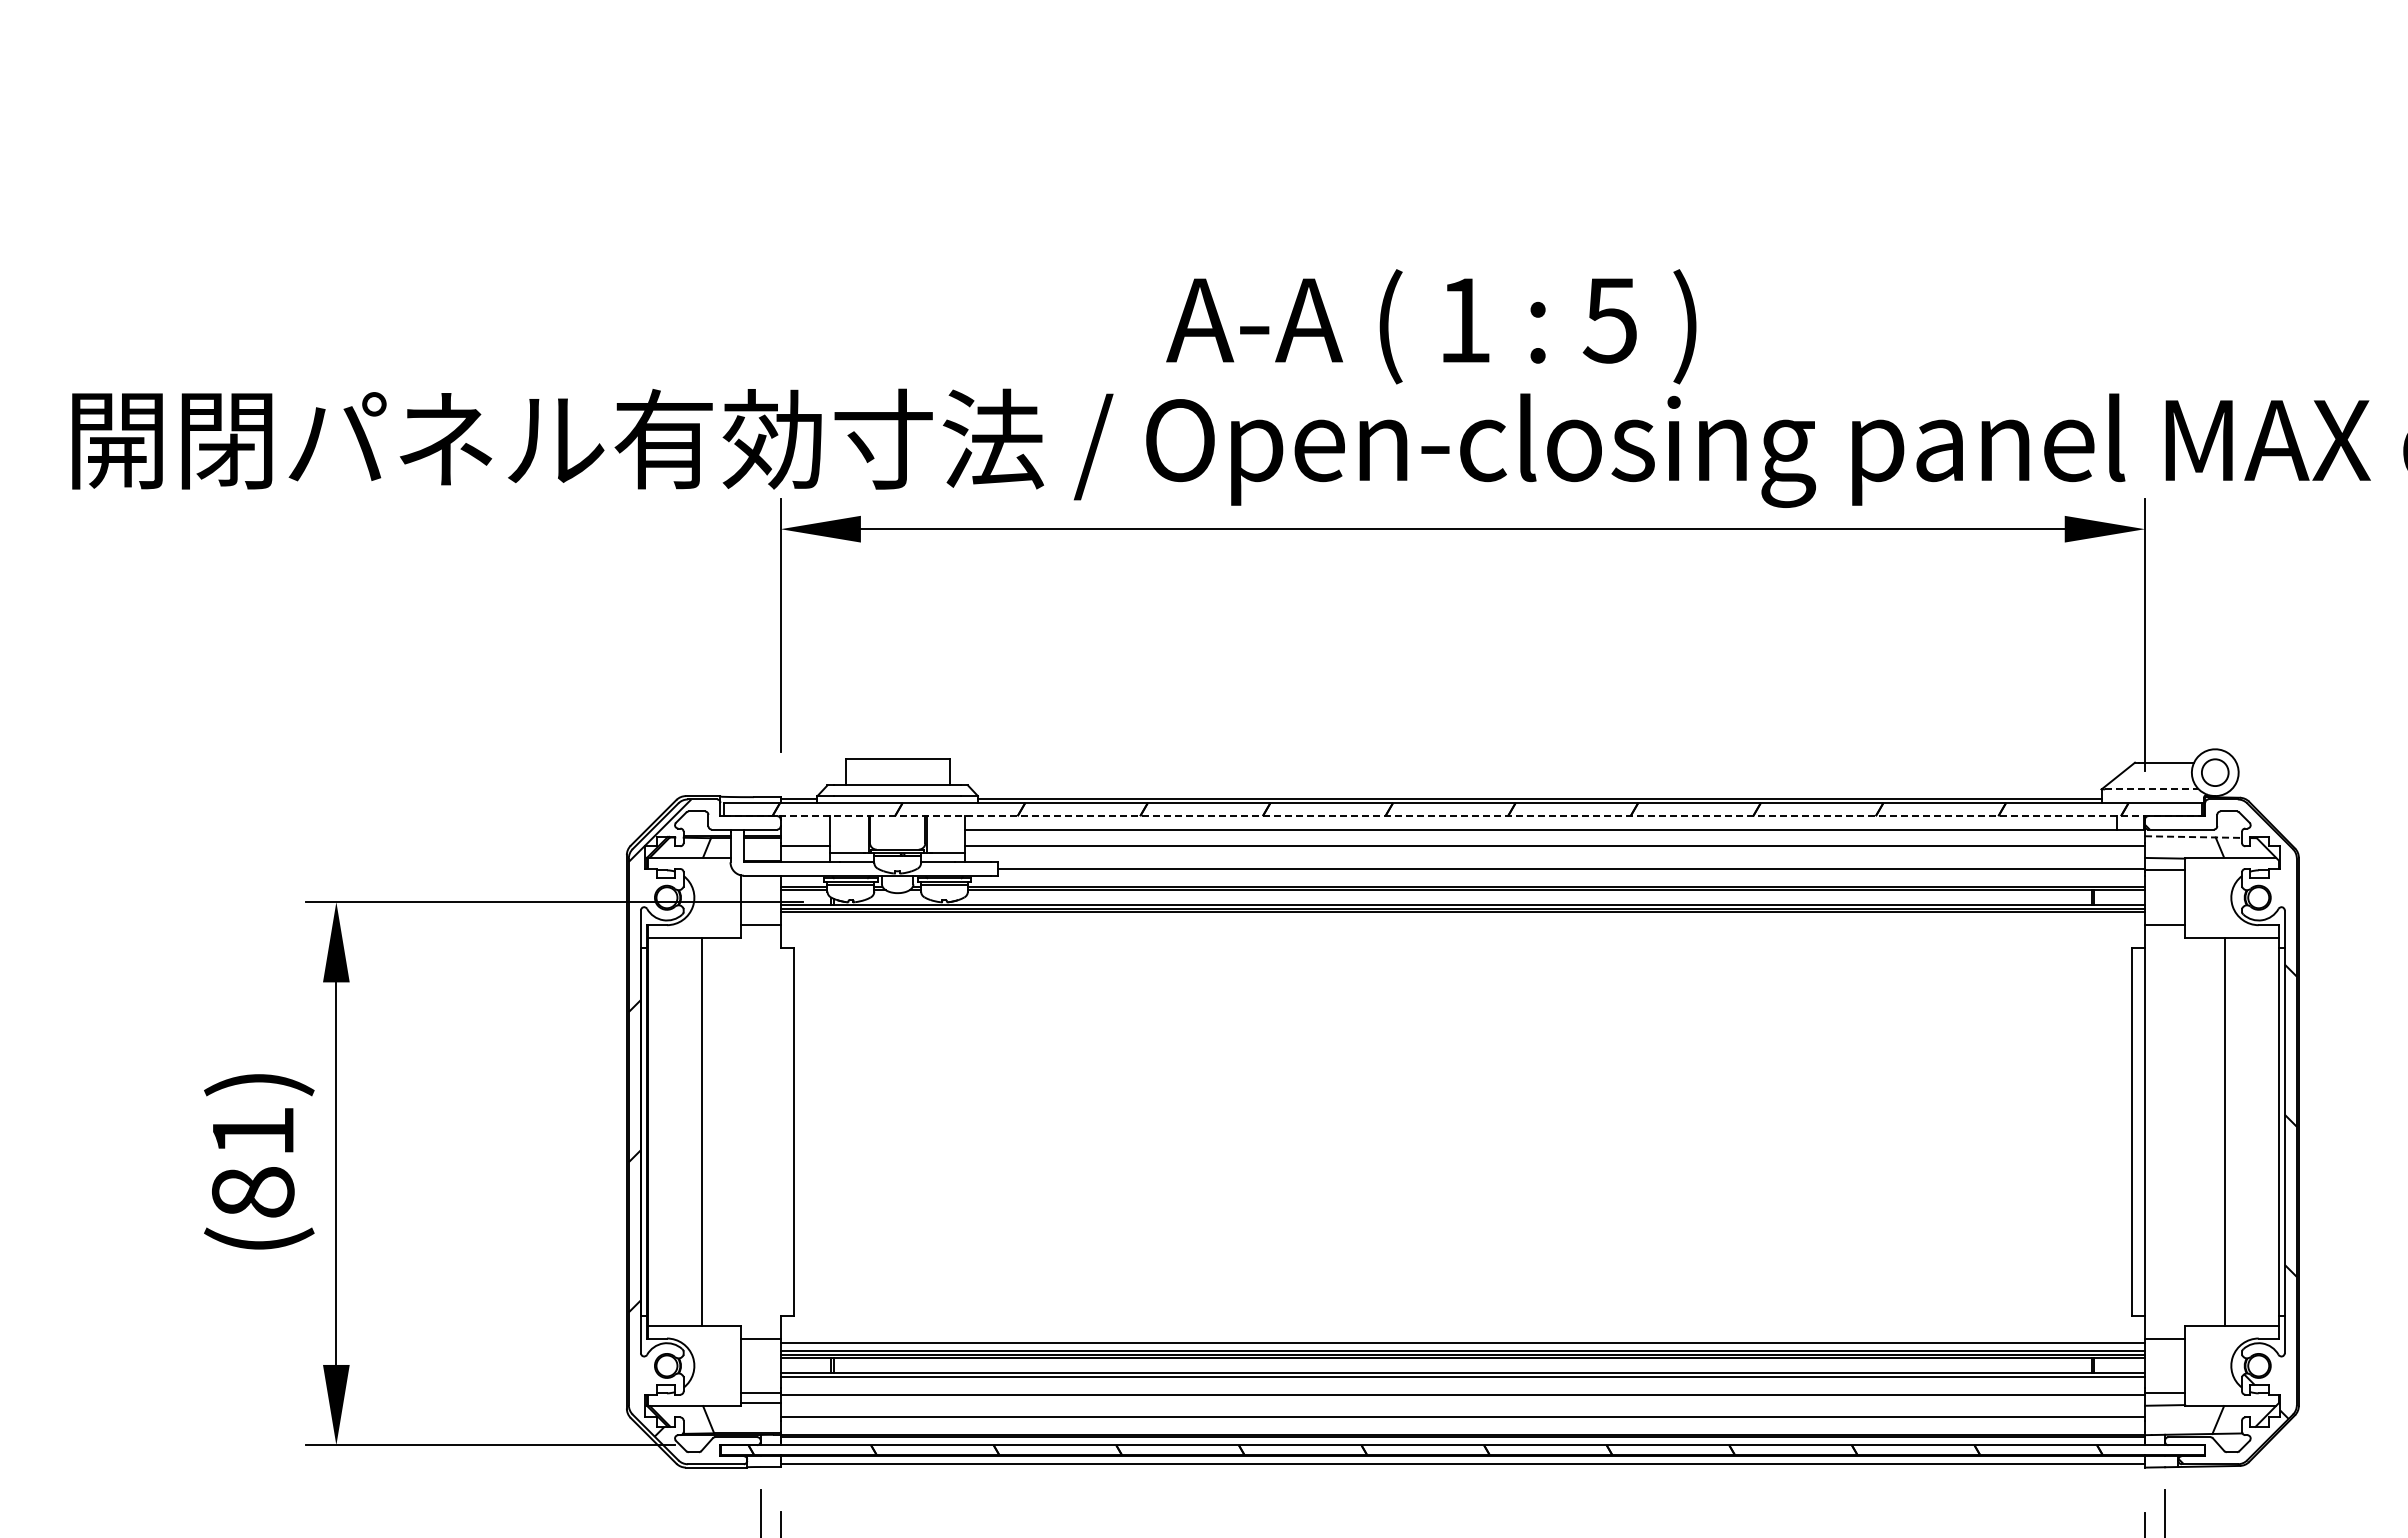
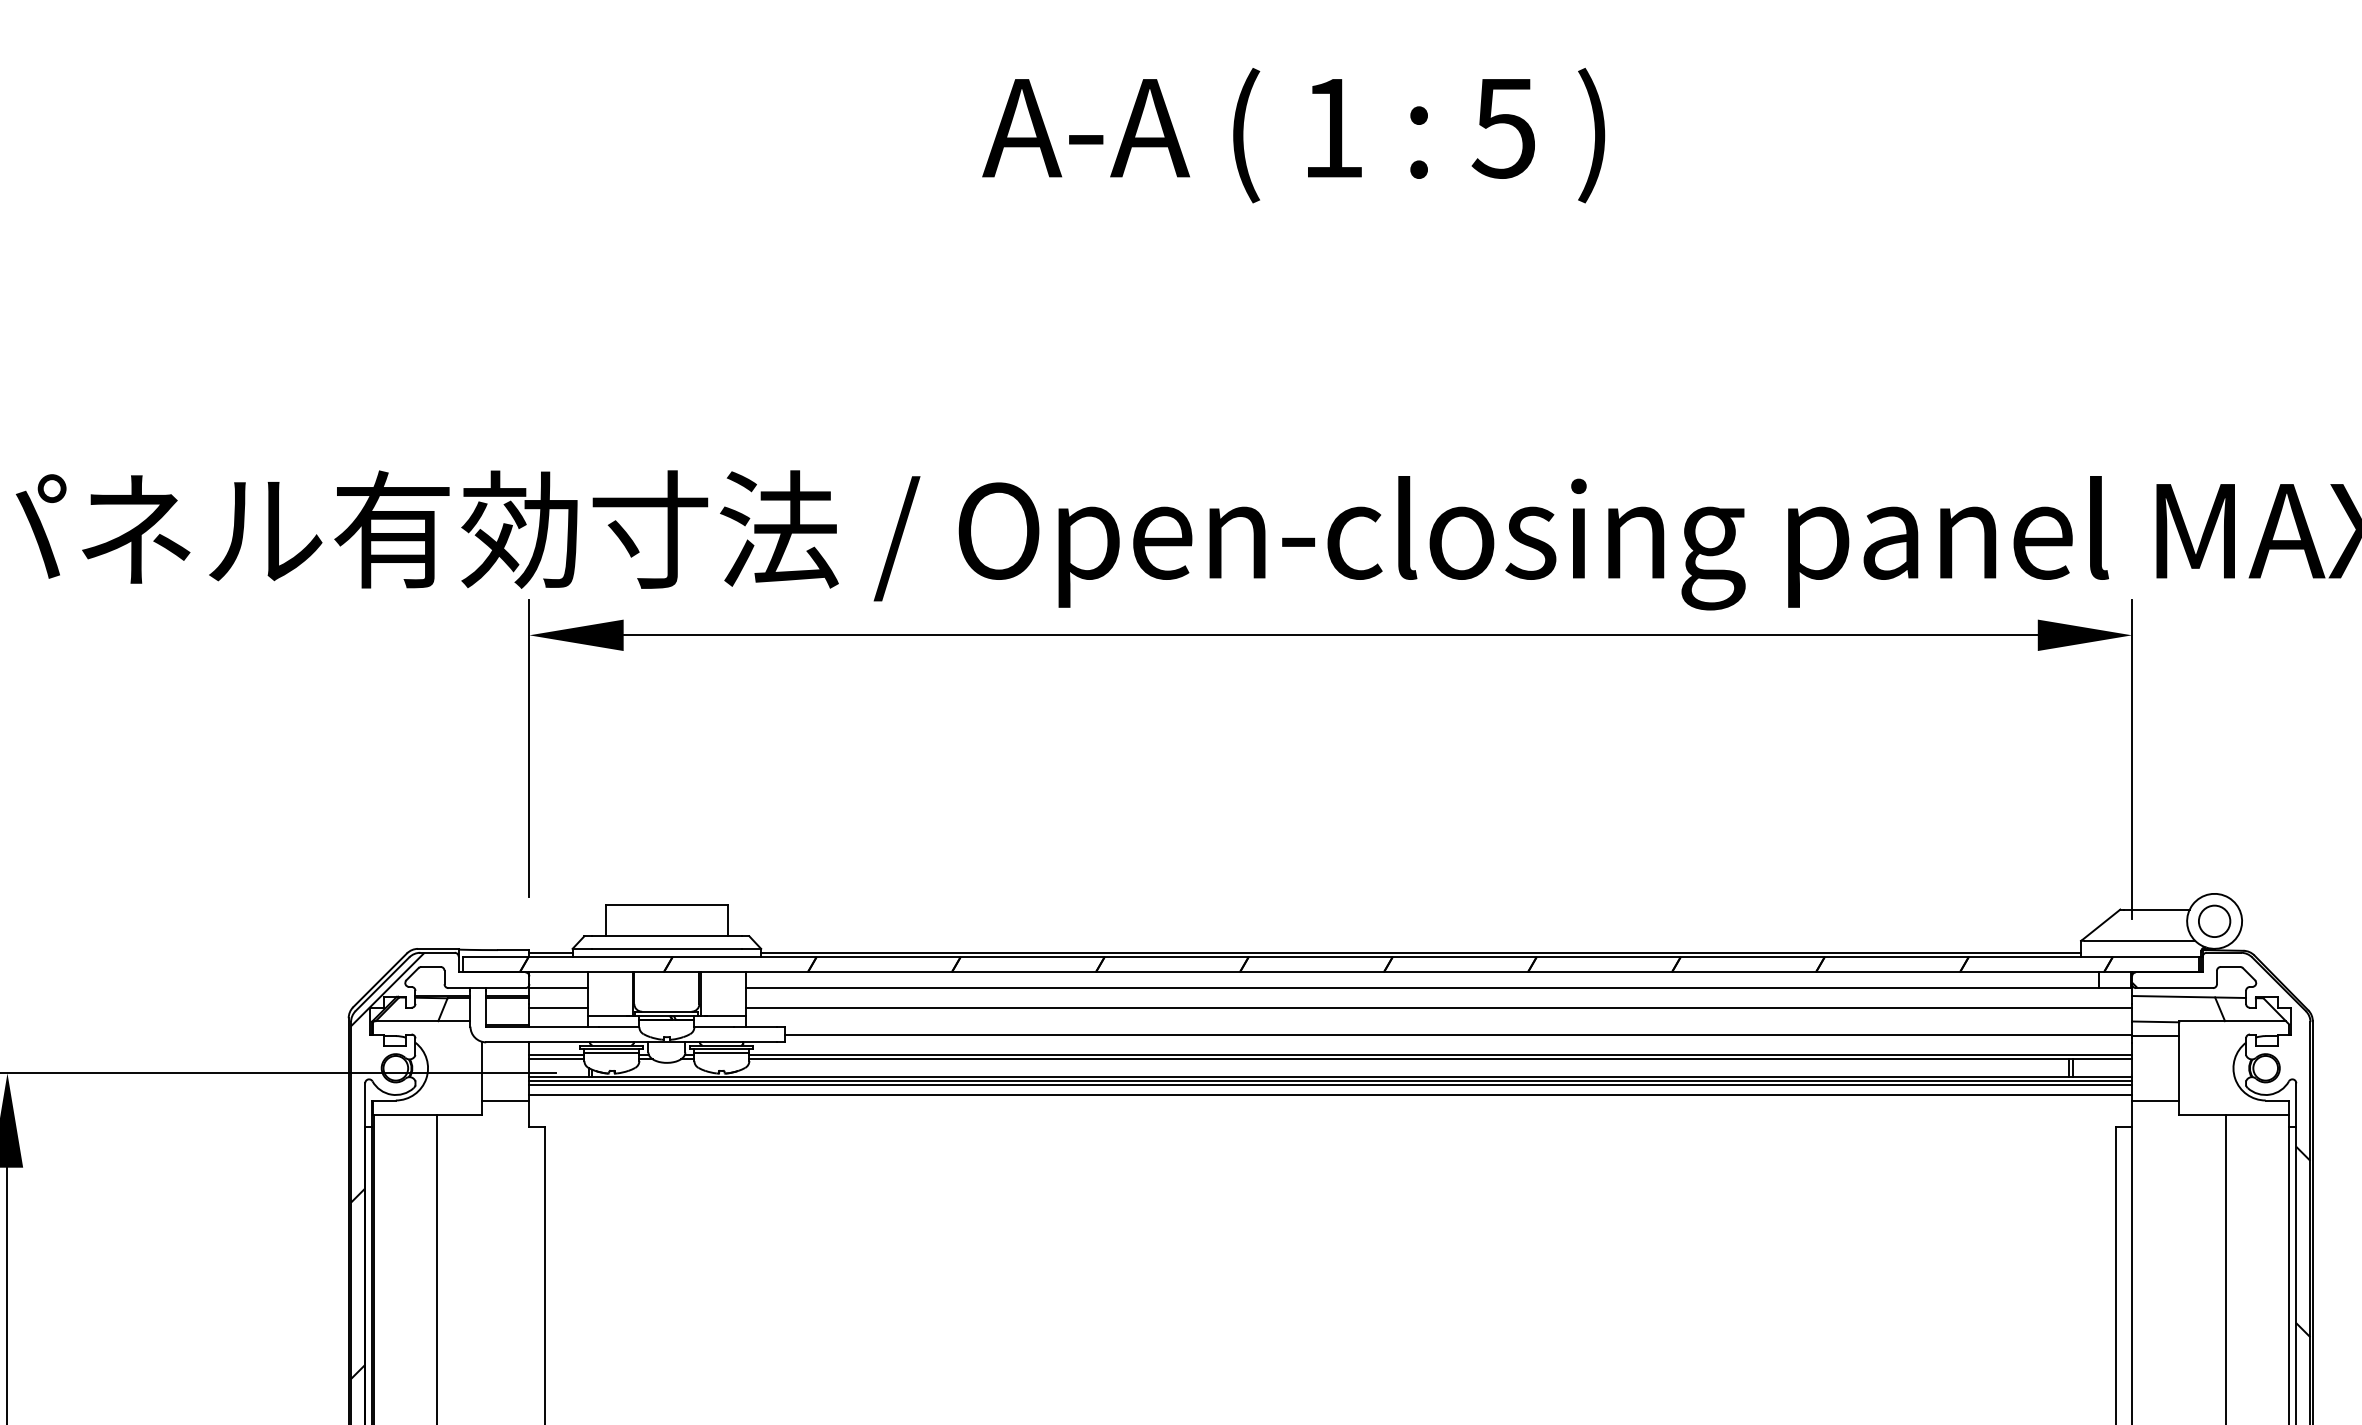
text: (1431, 326) -> (1293, 135), moved
line: (2151, 789) -> (2139, 941), dashed -> solid
line: (1463, 816) -> (1331, 972), dashed -> solid
line: (805, 829) -> (558, 988), added
line: (2194, 837) -> (2190, 997), dashed -> solid
line: (1462, 920) -> (1330, 1094), added

